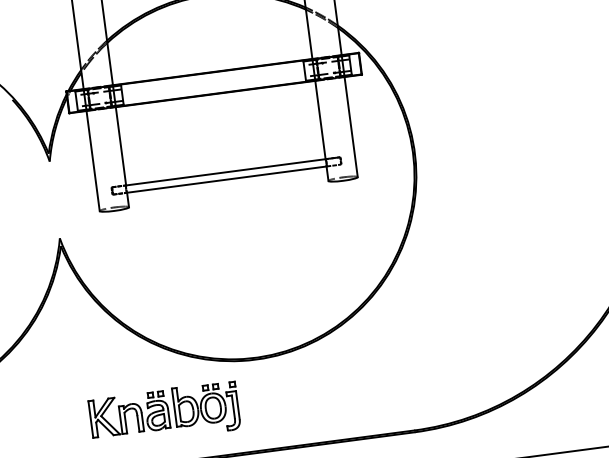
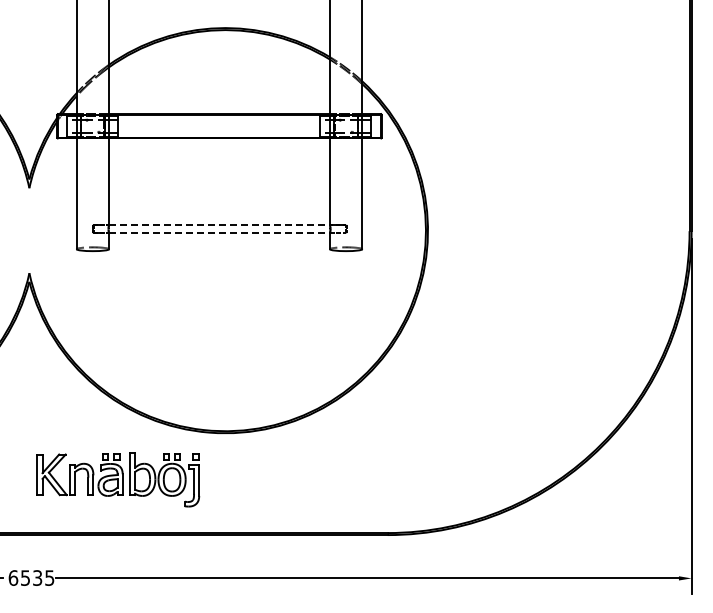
line: (226, 172) -> (220, 225), solid -> dashed
line: (227, 179) -> (220, 233), solid -> dashed

